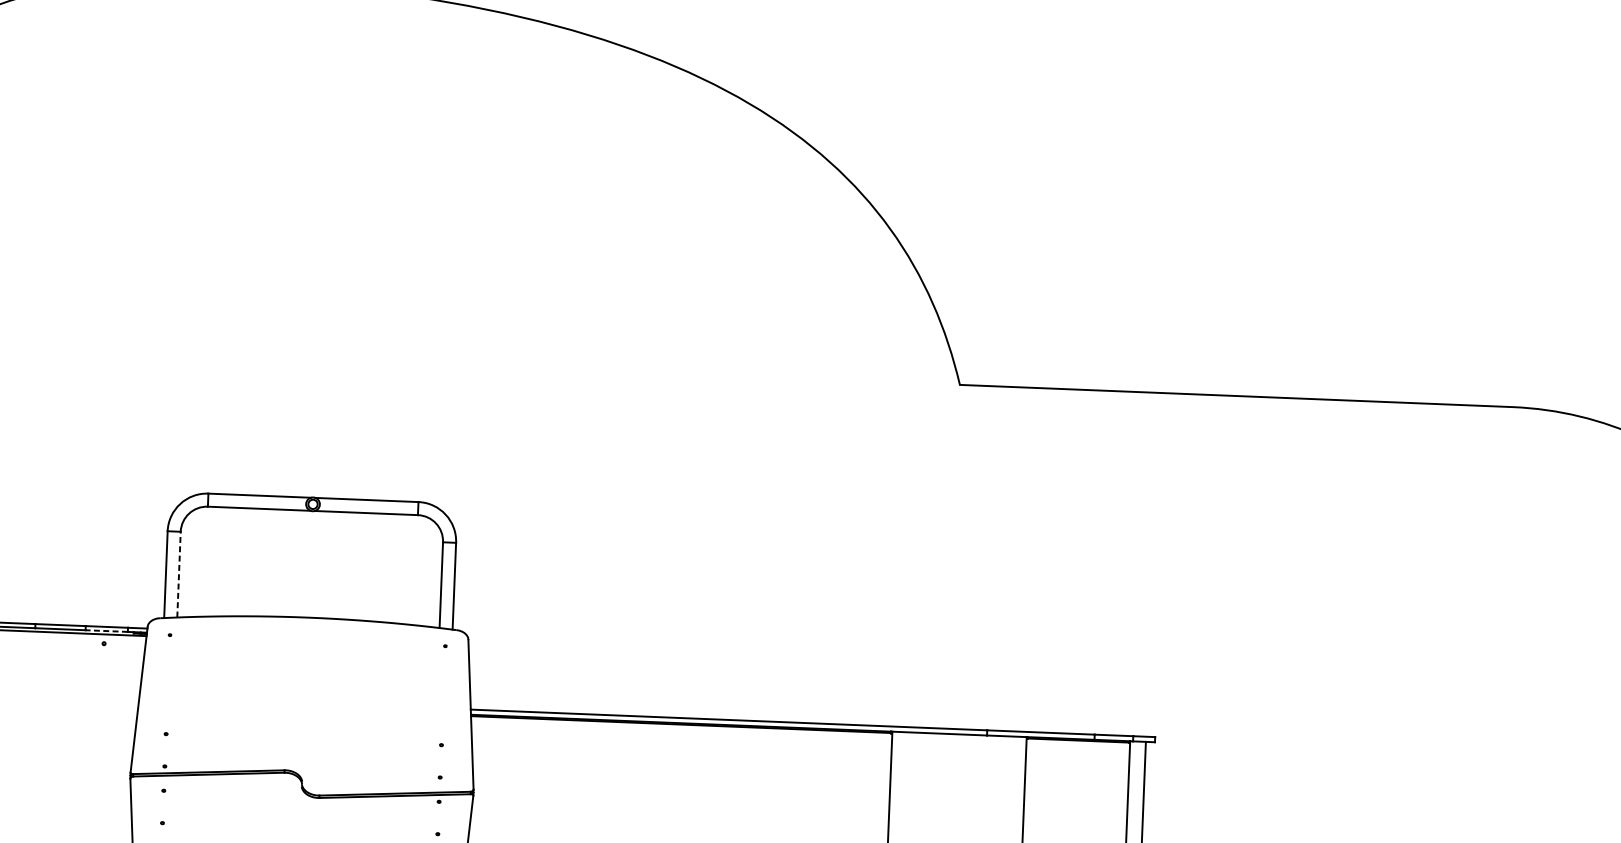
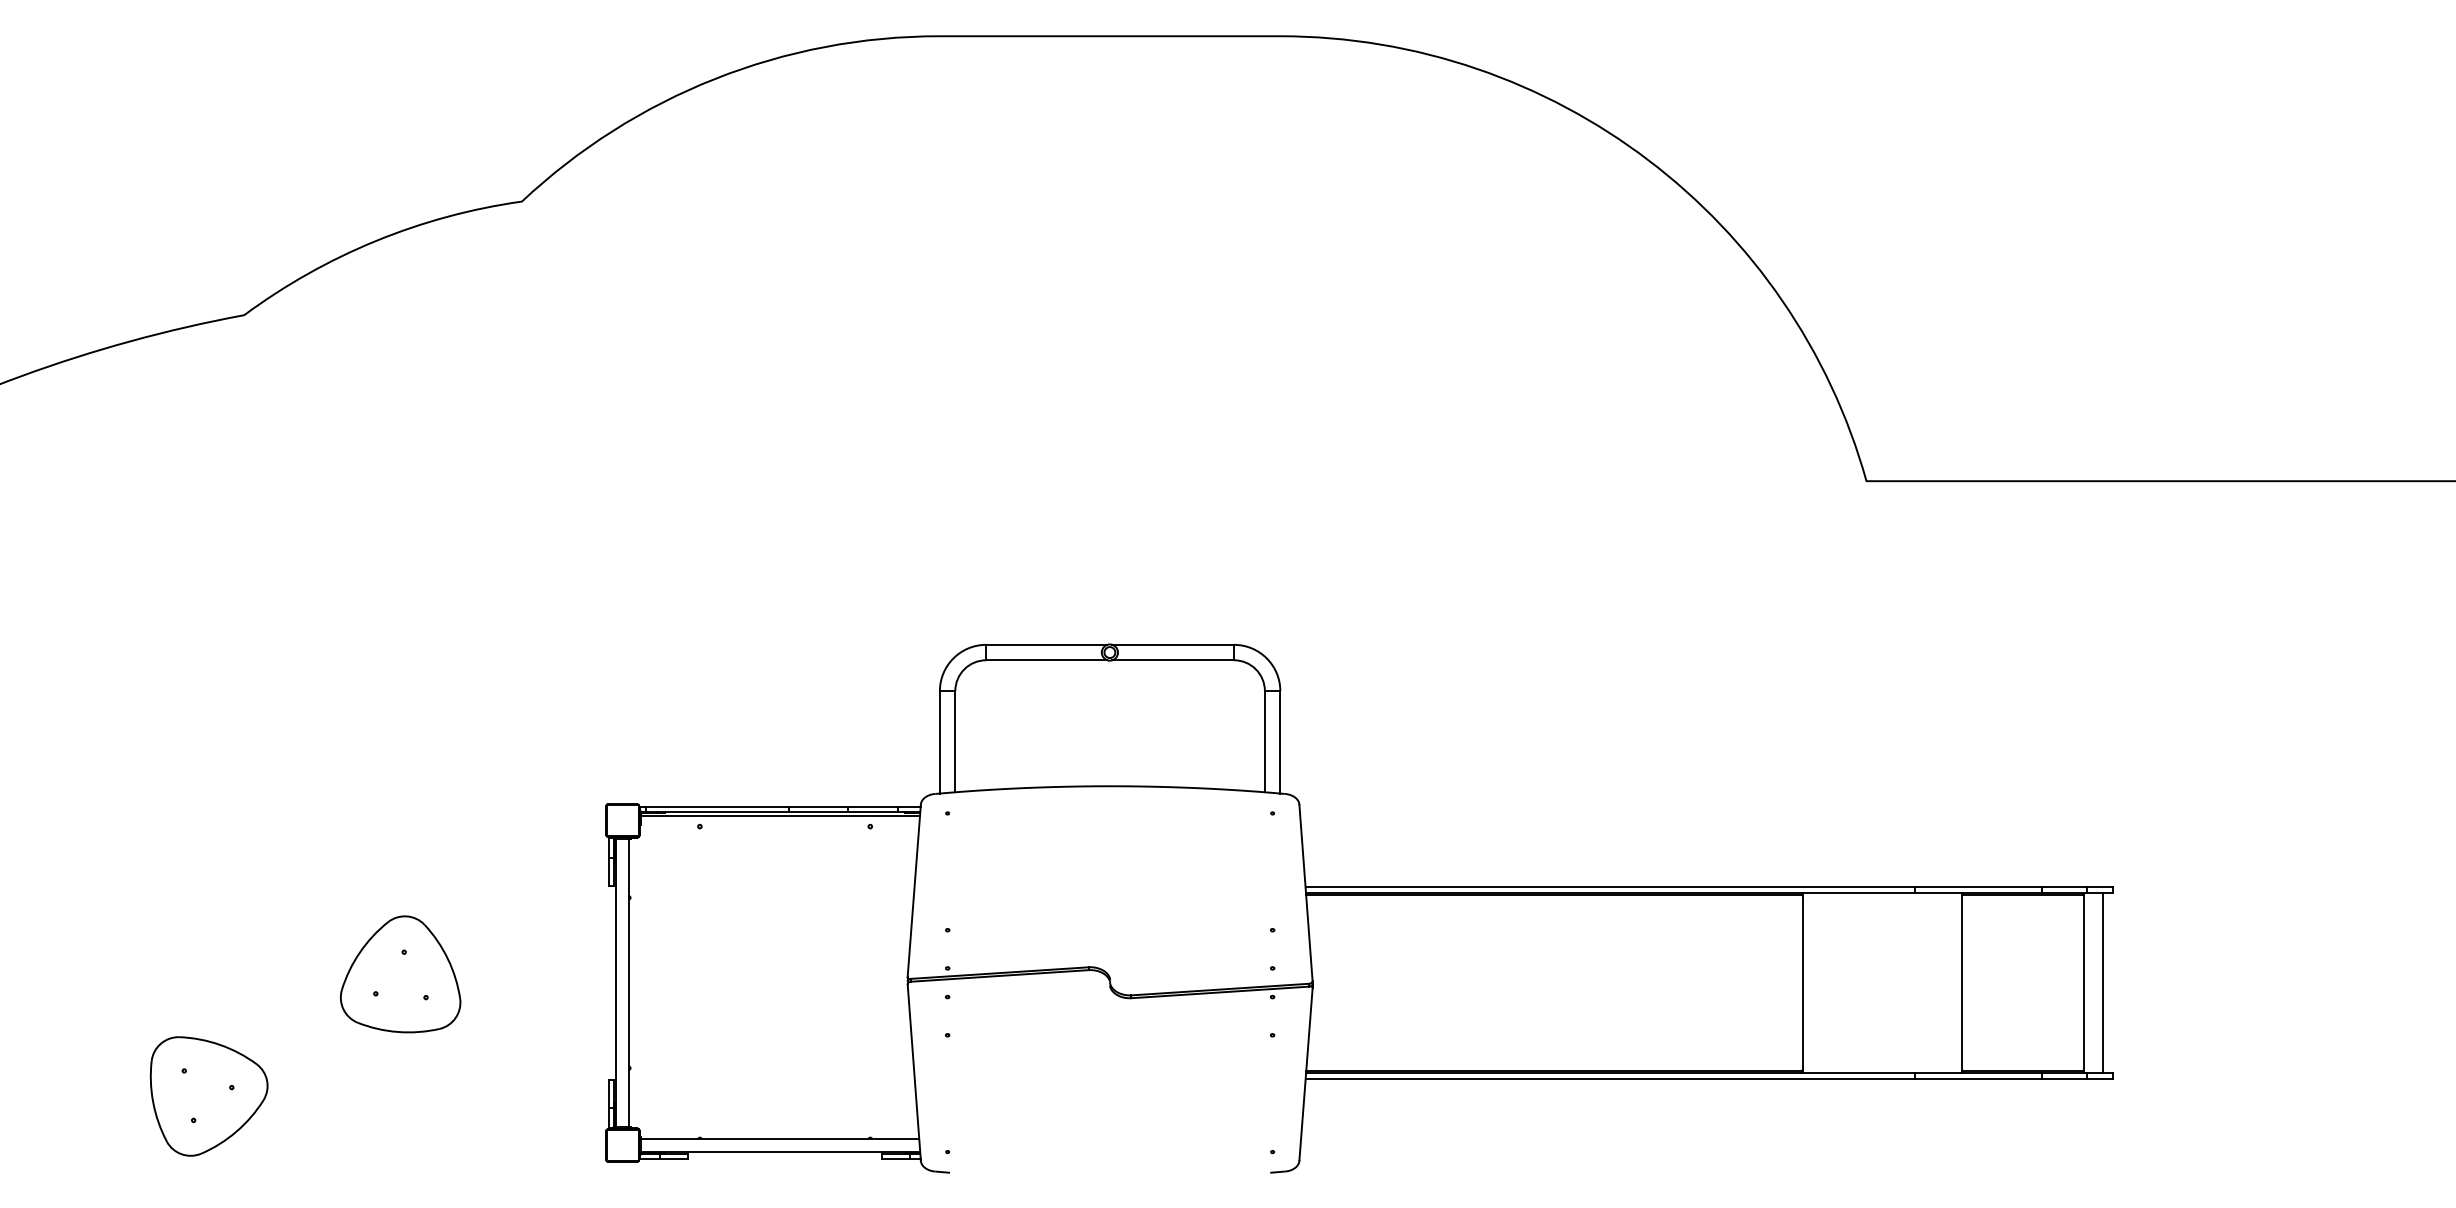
line: (179, 574) -> (955, 741), dashed -> solid
line: (106, 630) -> (872, 811), dashed -> solid

